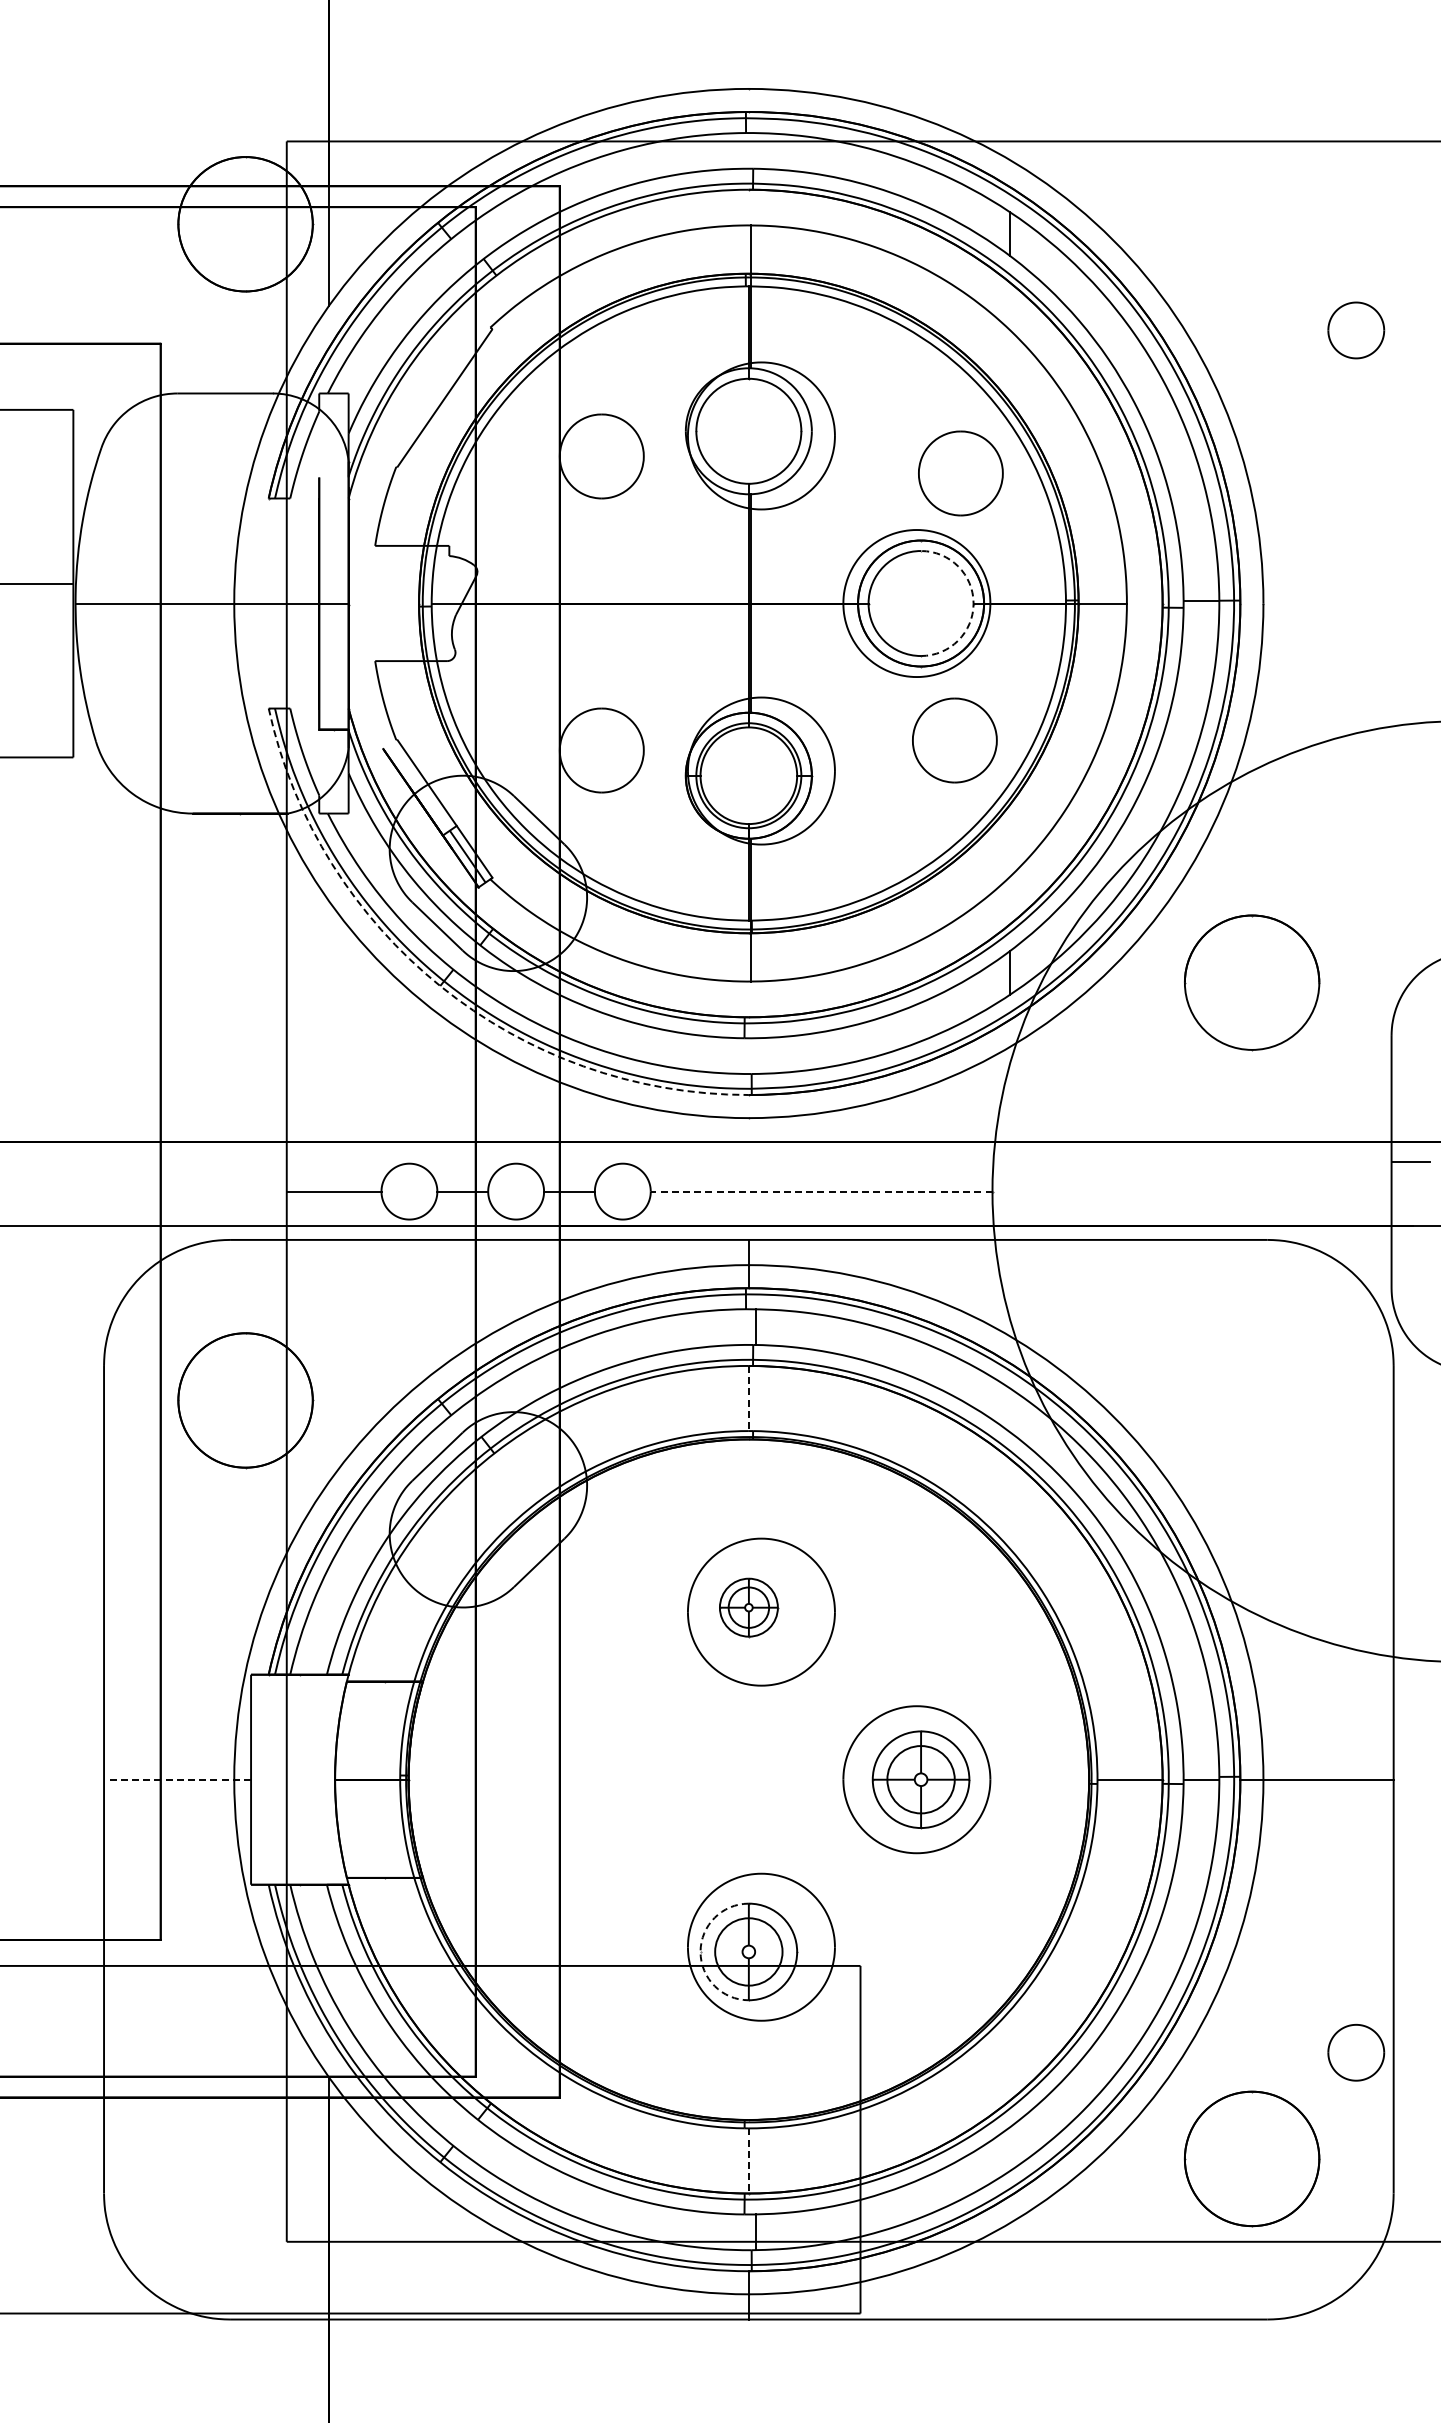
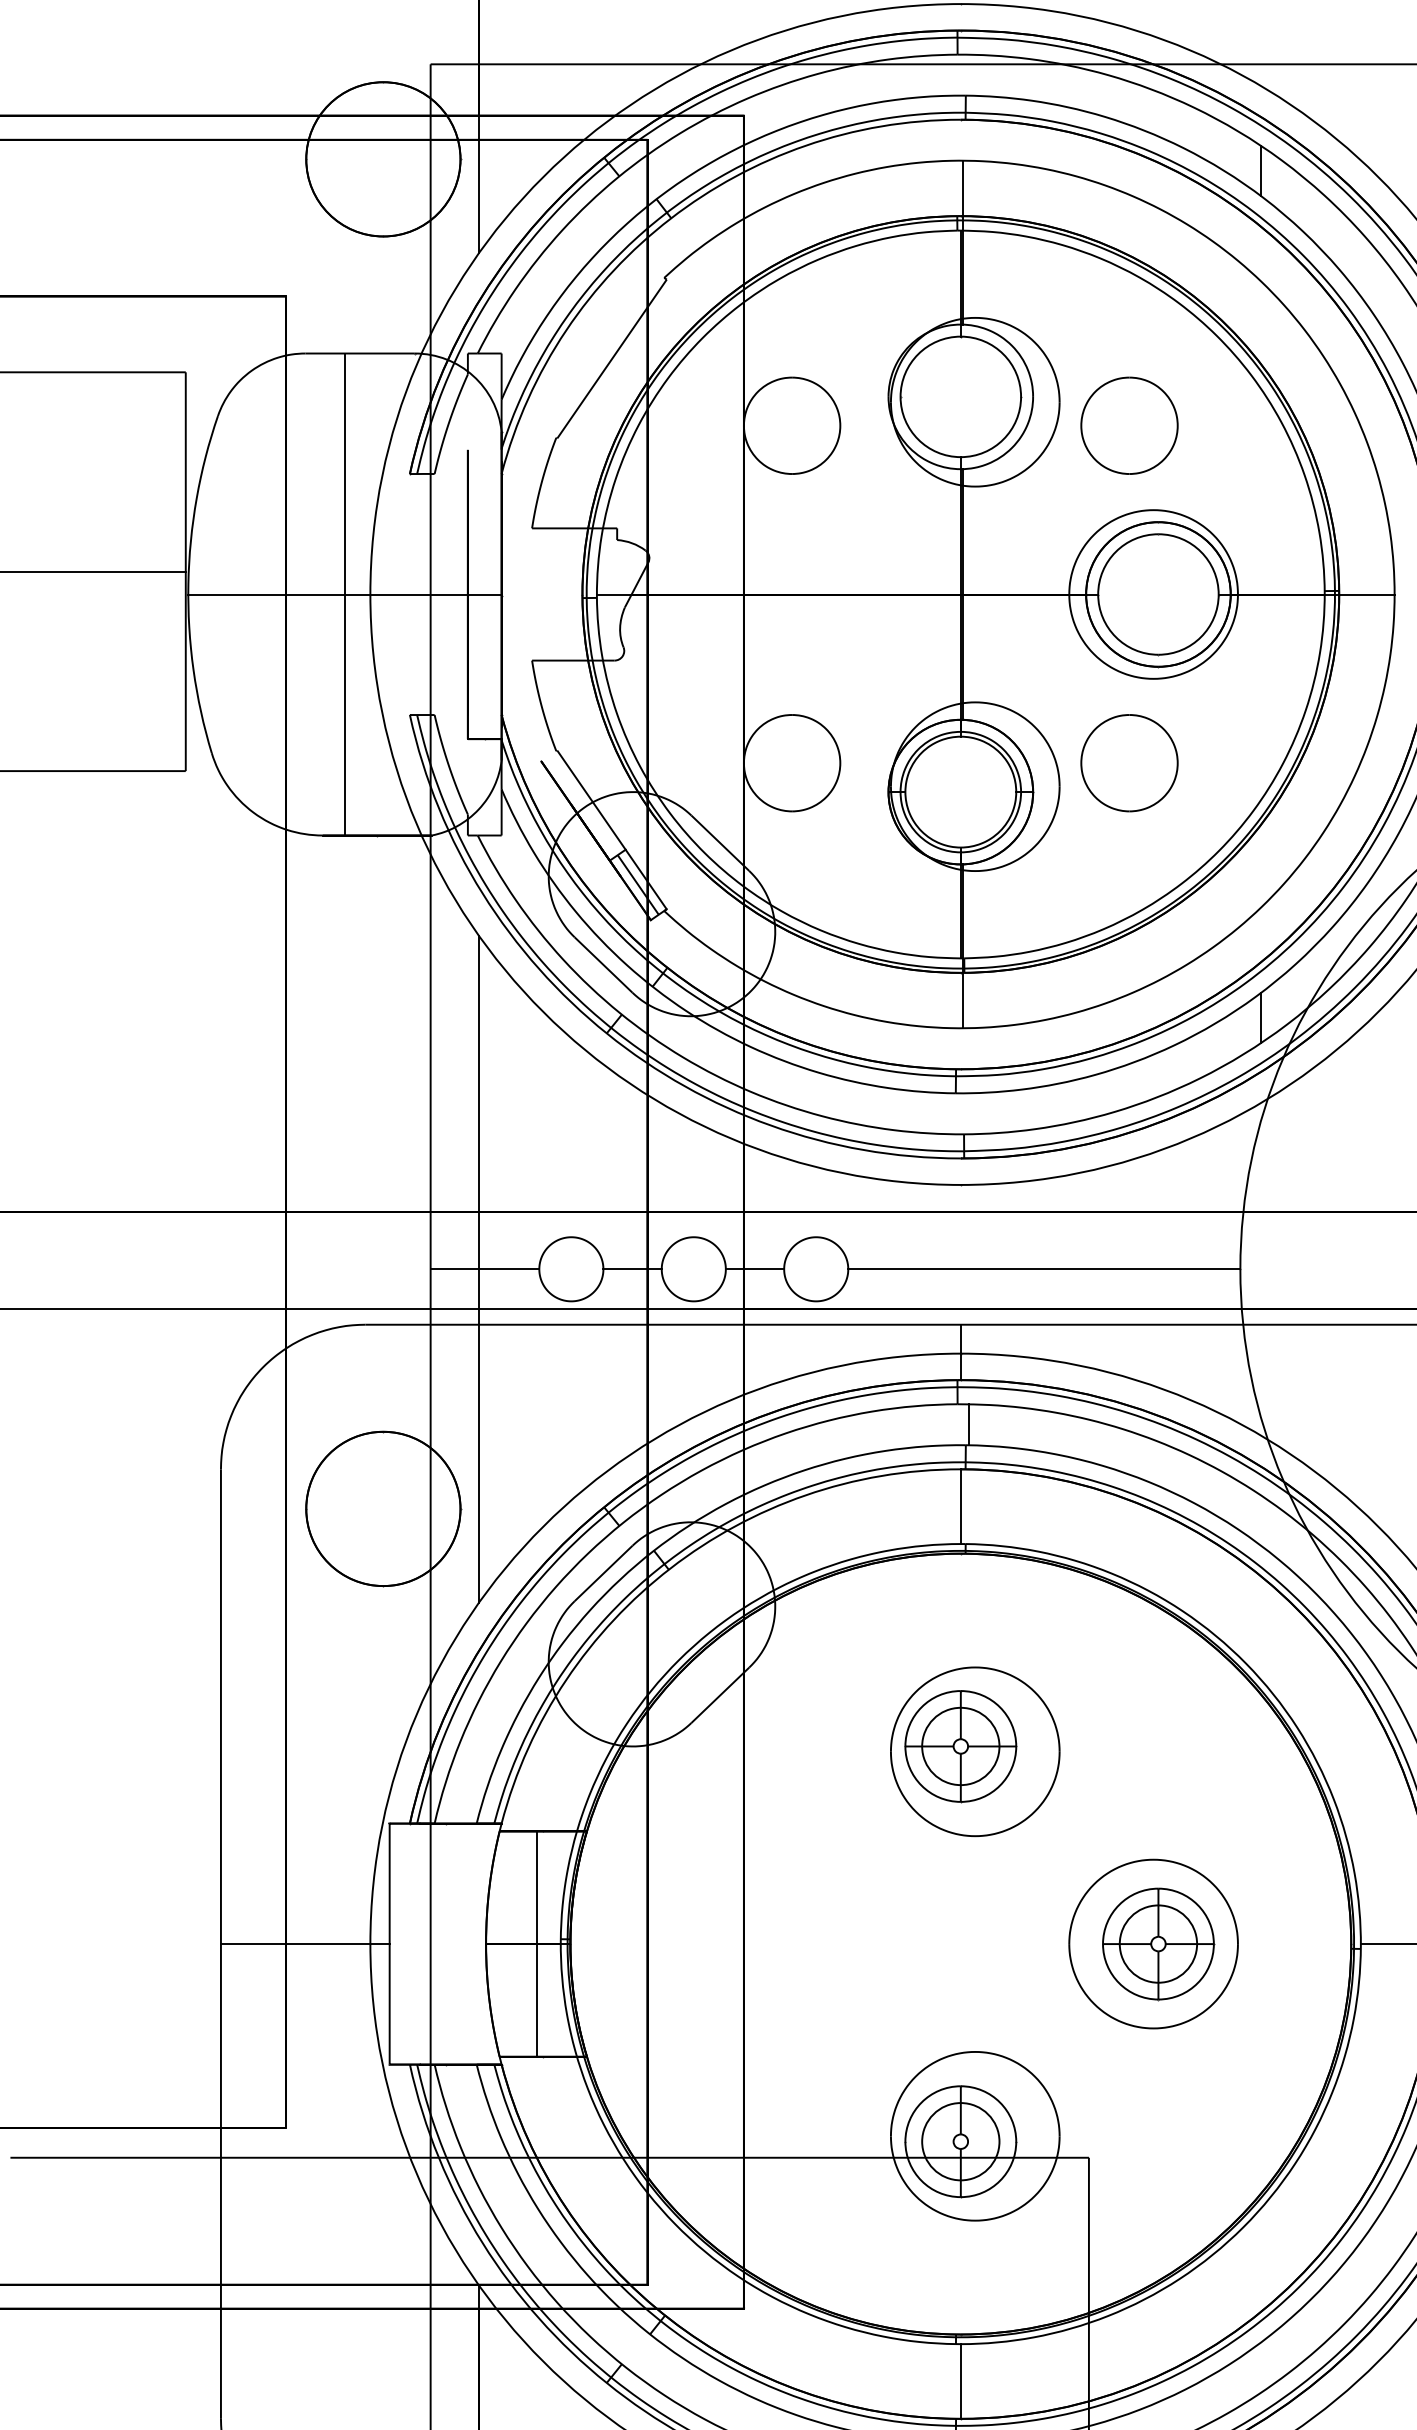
part: (960, 473) -> (1129, 425), moved
line: (212, 603) -> (345, 594), added
arc: (973, 603) -> (1218, 594), dashed -> solid
part: (954, 740) -> (1129, 763), moved
arc: (440, 986) -> (607, 1033), dashed -> solid
line: (328, 1191) -> (478, 1269), added
line: (821, 1191) -> (1044, 1269), dashed -> solid
line: (748, 1398) -> (960, 1506), dashed -> solid
part: (748, 1607) -> (960, 1746), size x1.67
line: (177, 1779) -> (305, 1943), dashed -> solid
line: (379, 1779) -> (537, 1943), added
arc: (700, 1951) -> (905, 2141), dashed -> solid
line: (748, 2160) -> (960, 2380), dashed -> solid

